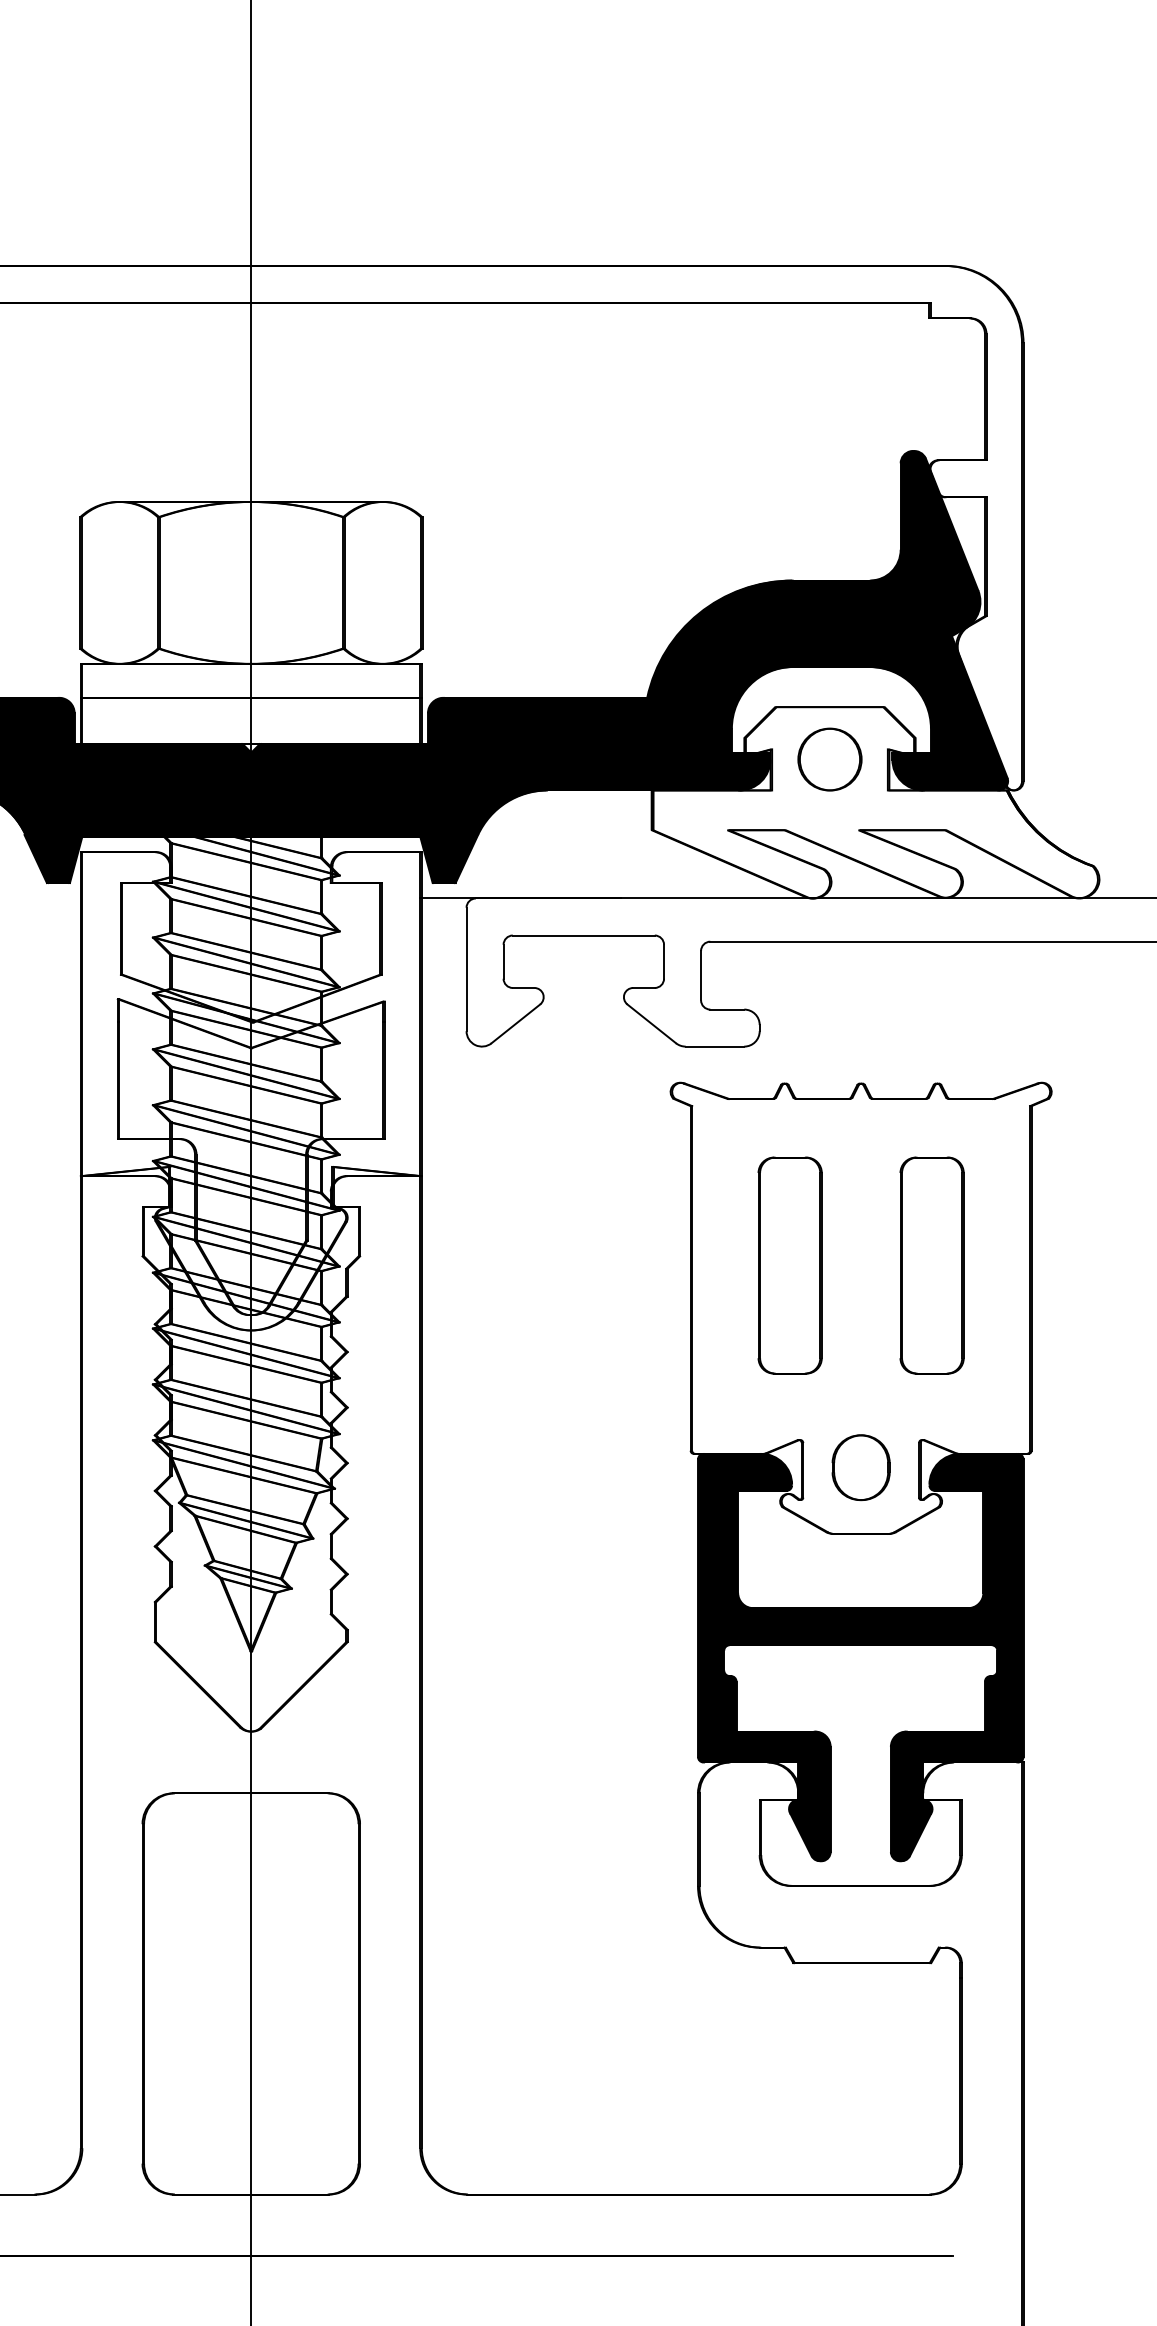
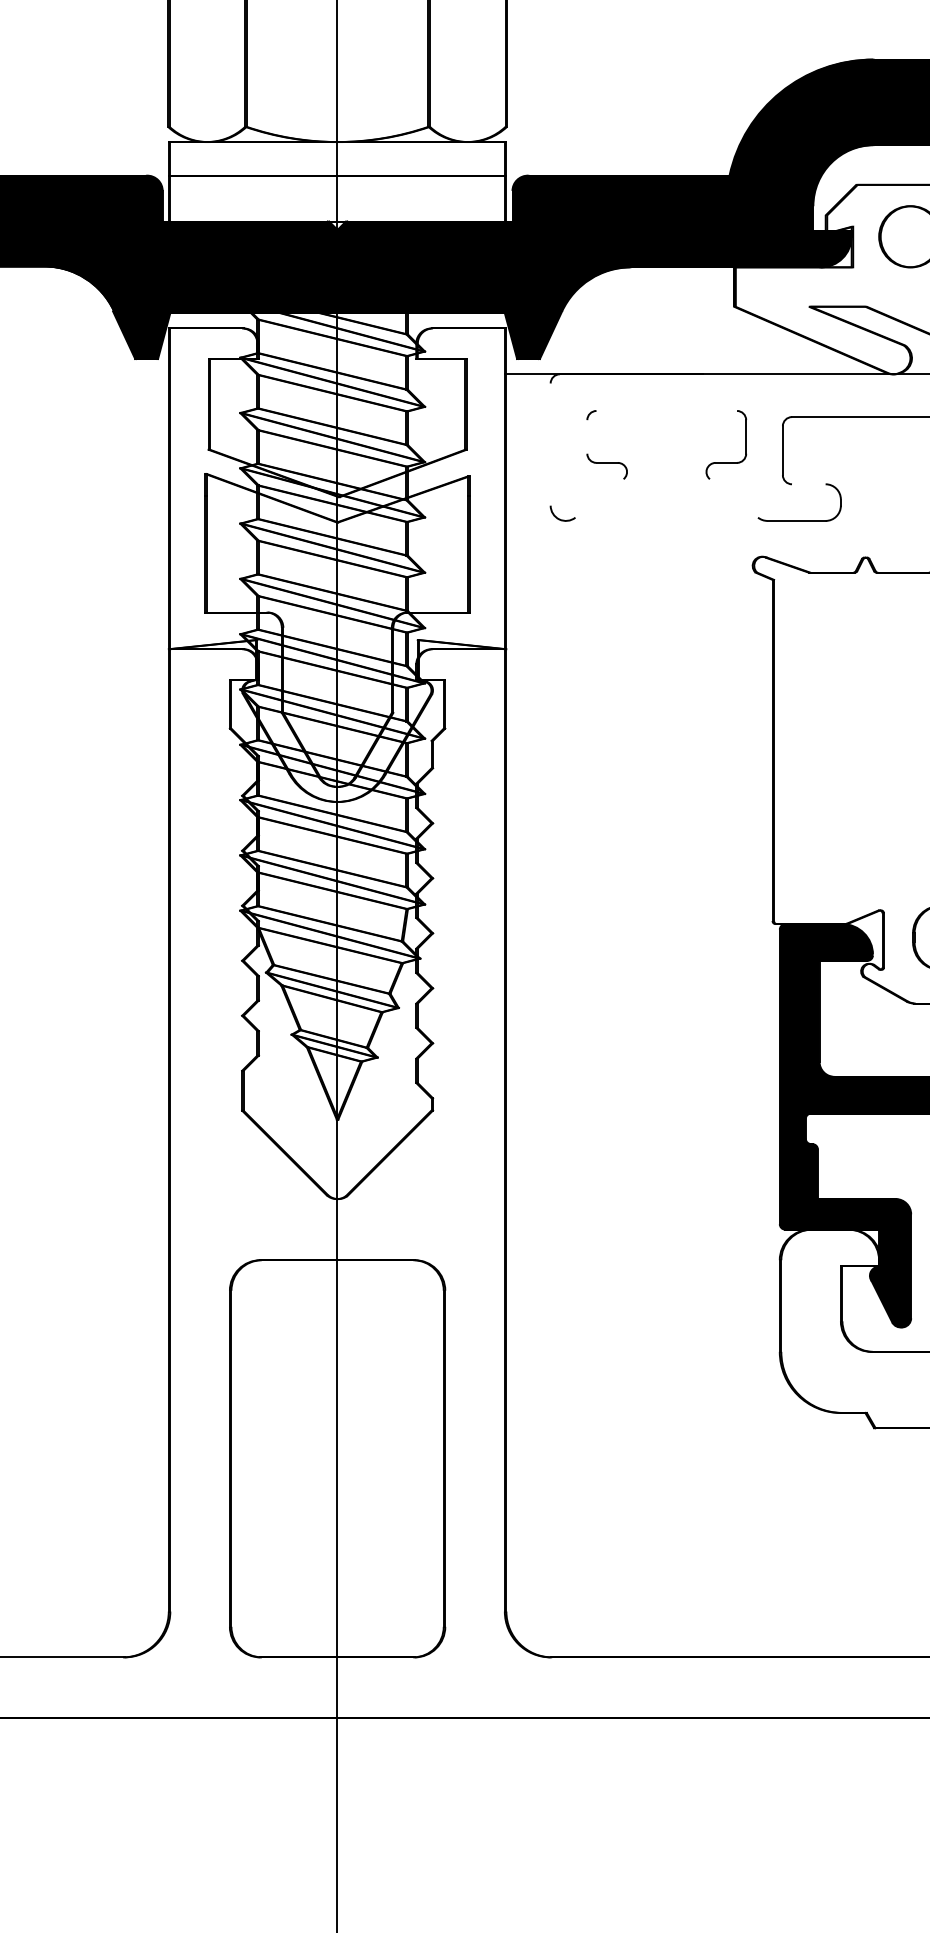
line: (583, 935) -> (666, 410), removed
line: (503, 961) -> (587, 436), removed
line: (466, 969) -> (550, 444), removed
line: (727, 1009) -> (809, 484), removed
line: (515, 1023) -> (599, 498), removed
line: (651, 1023) -> (733, 498), removed
part: (789, 1265) -> (870, 737), removed

